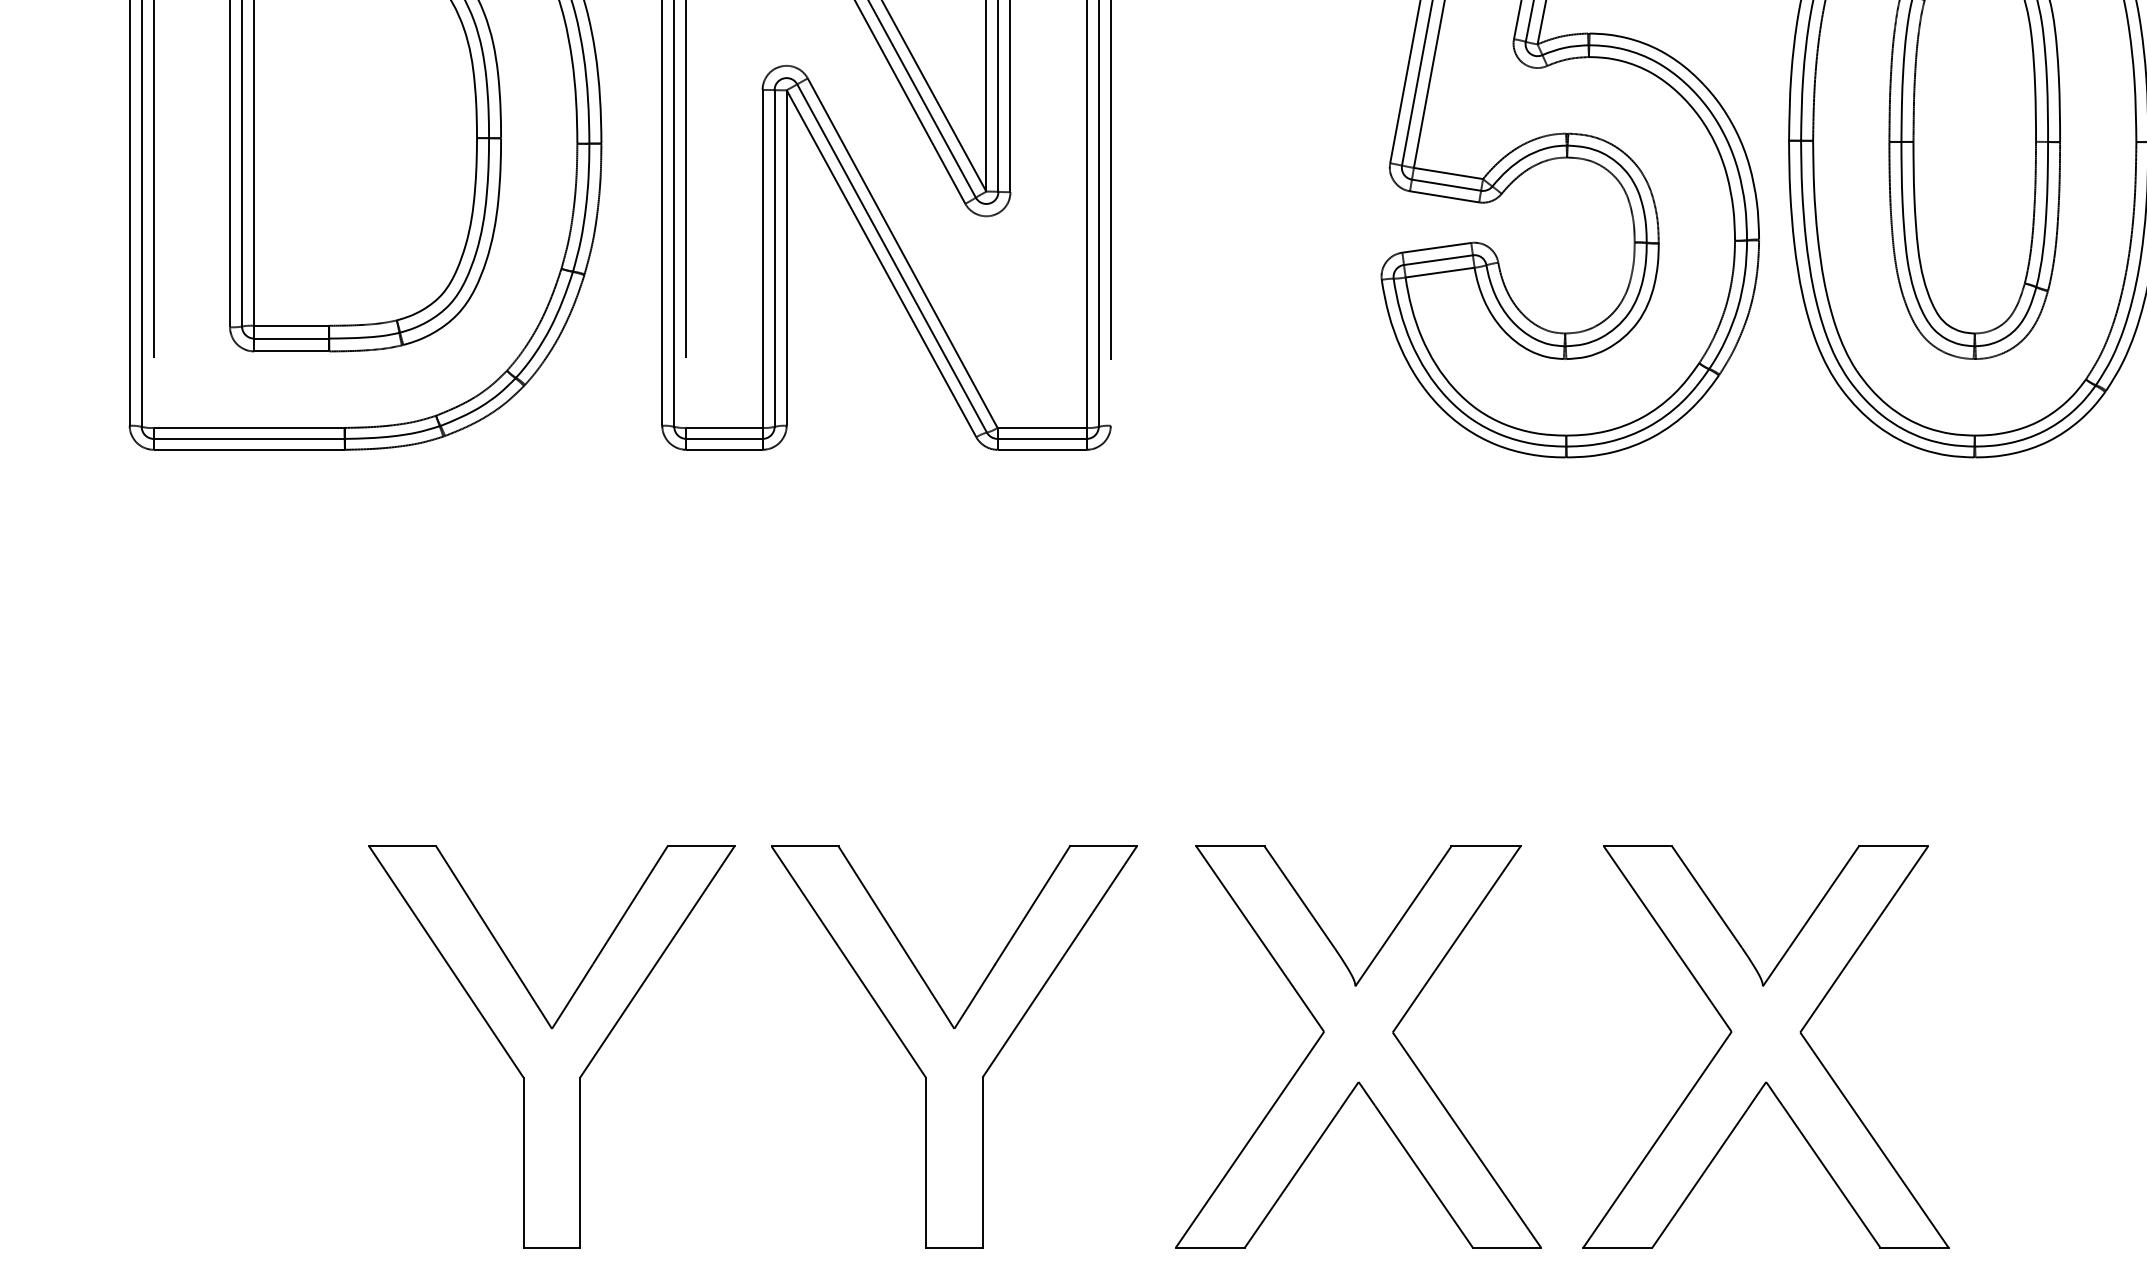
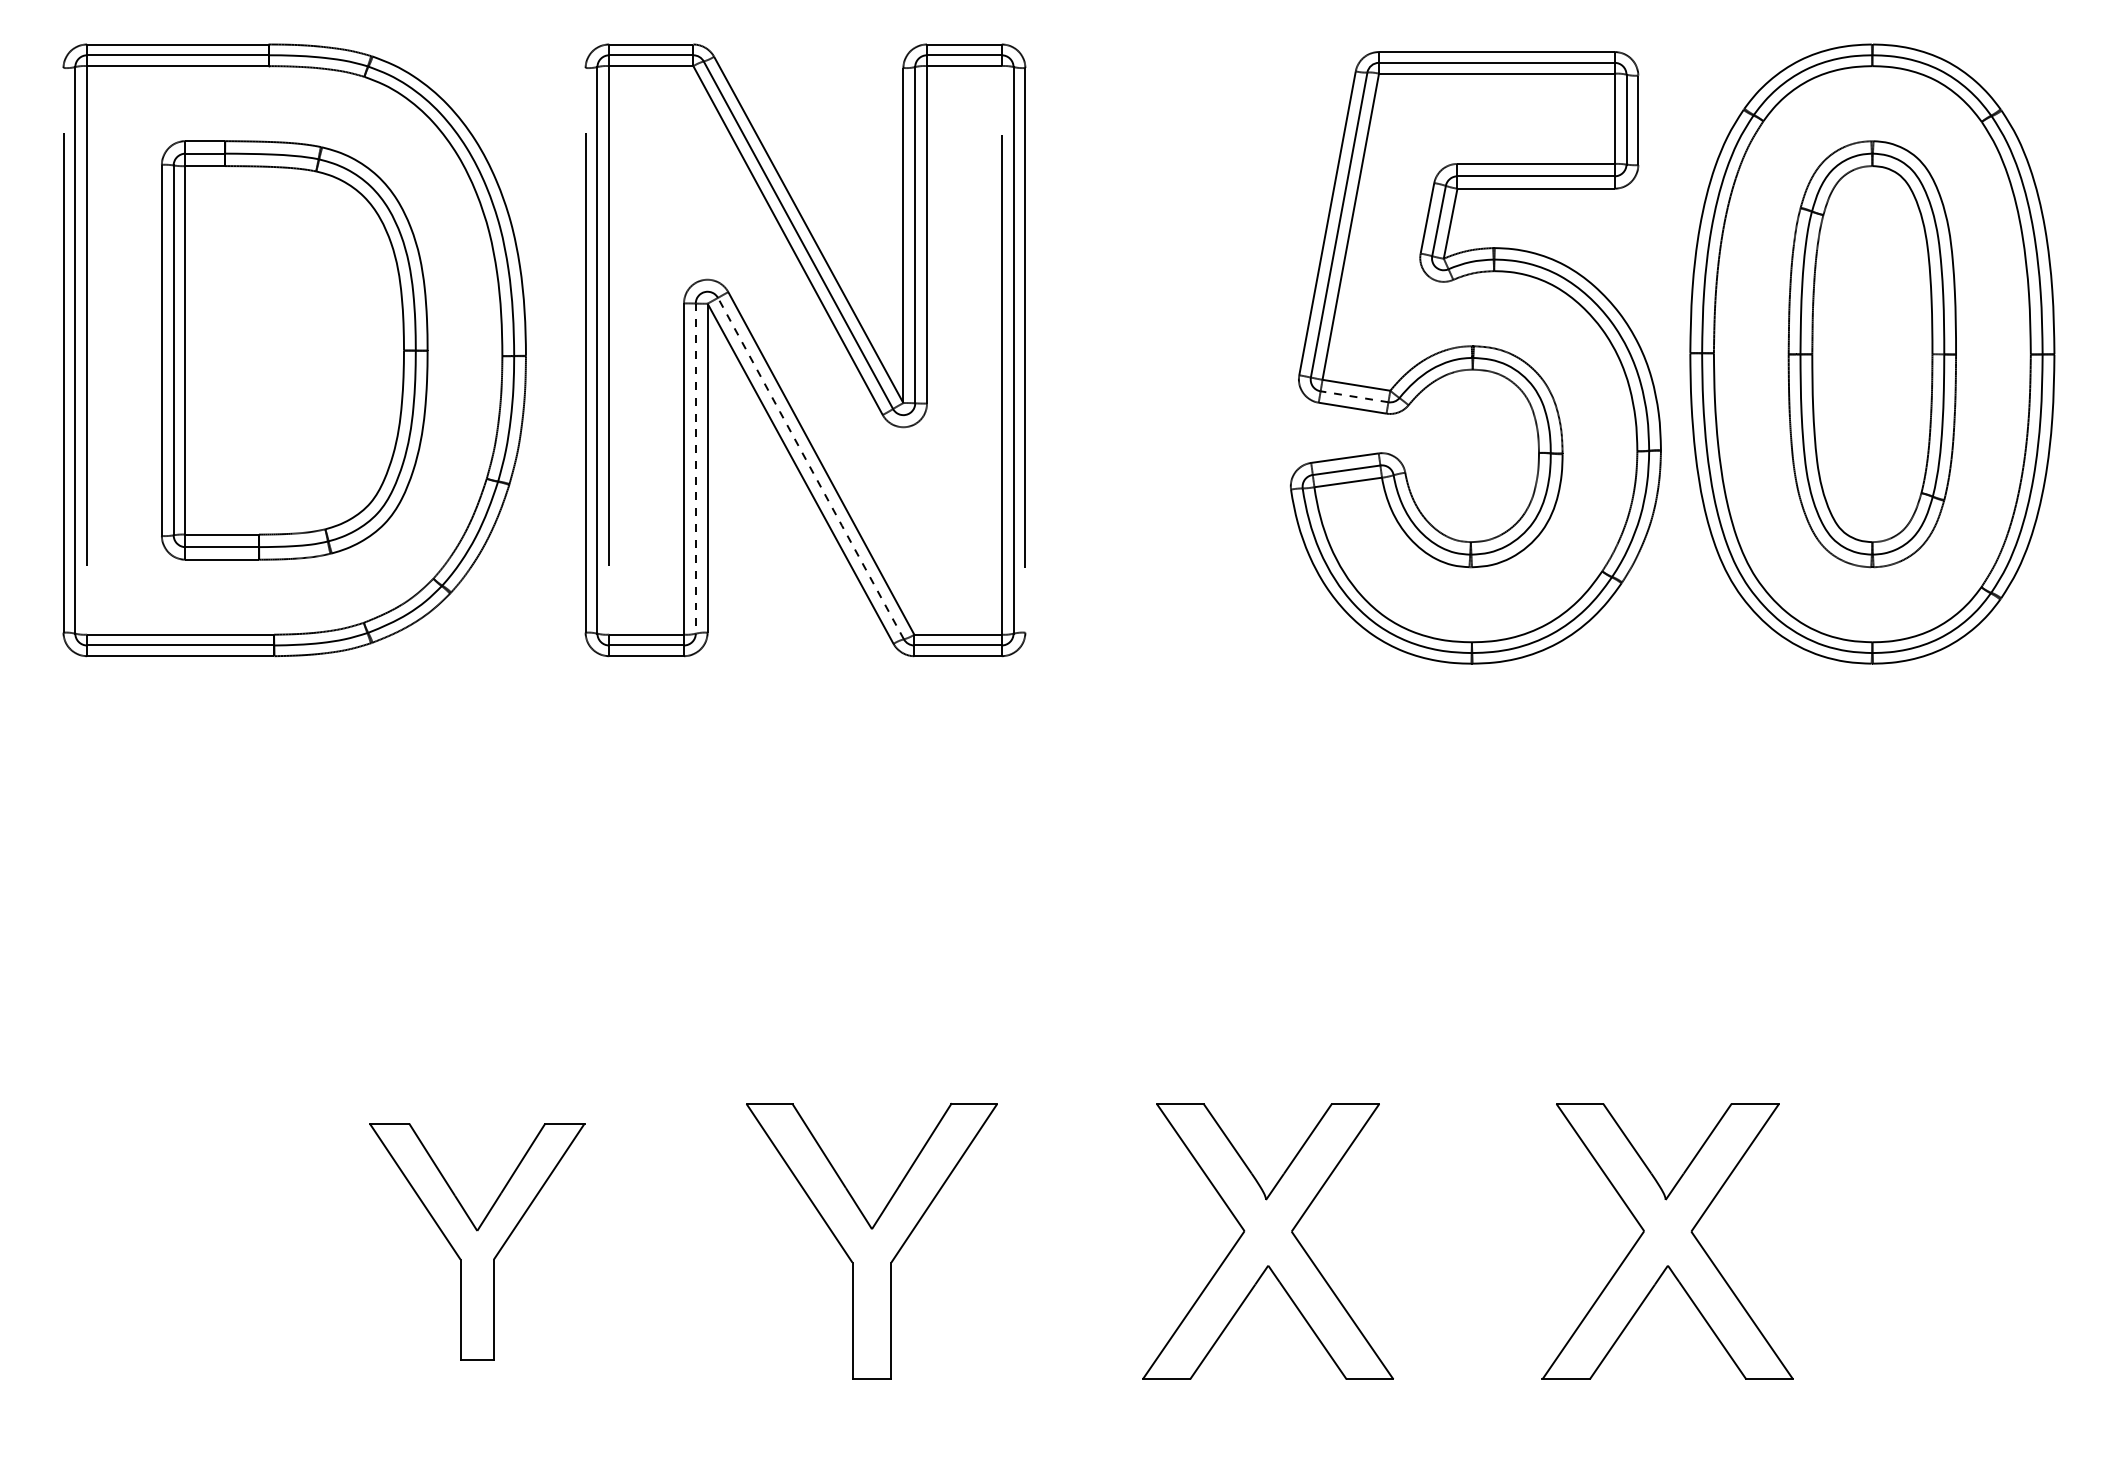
line: (1446, 184) -> (1354, 396), solid -> dashed
line: (892, 258) -> (811, 468), solid -> dashed
line: (774, 259) -> (695, 469), solid -> dashed
part: (550, 1046) -> (476, 1241), size x0.6
part: (953, 1046) -> (871, 1241), size x0.7
part: (1357, 1046) -> (1267, 1241), size x0.7
part: (1765, 1046) -> (1667, 1241), size x0.7

